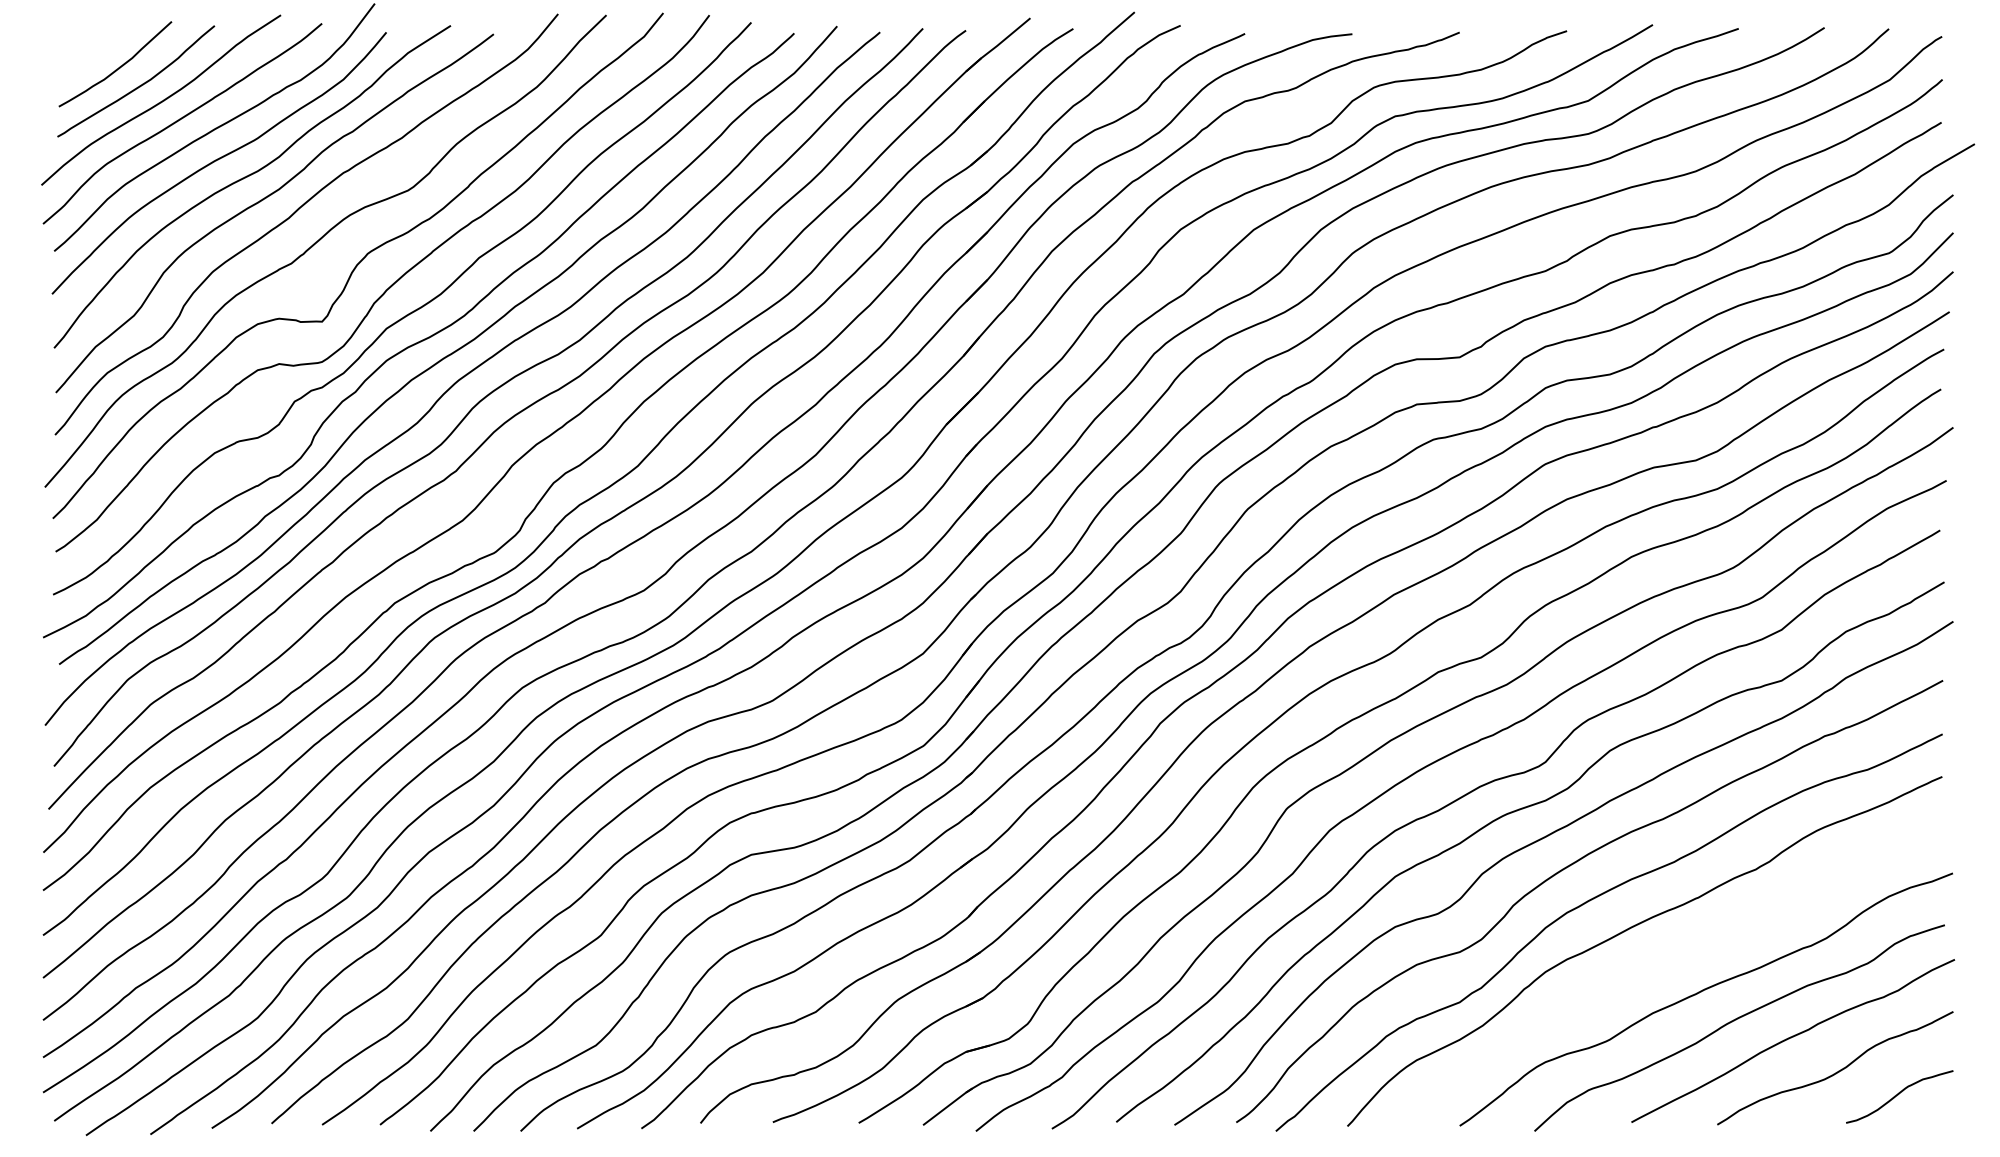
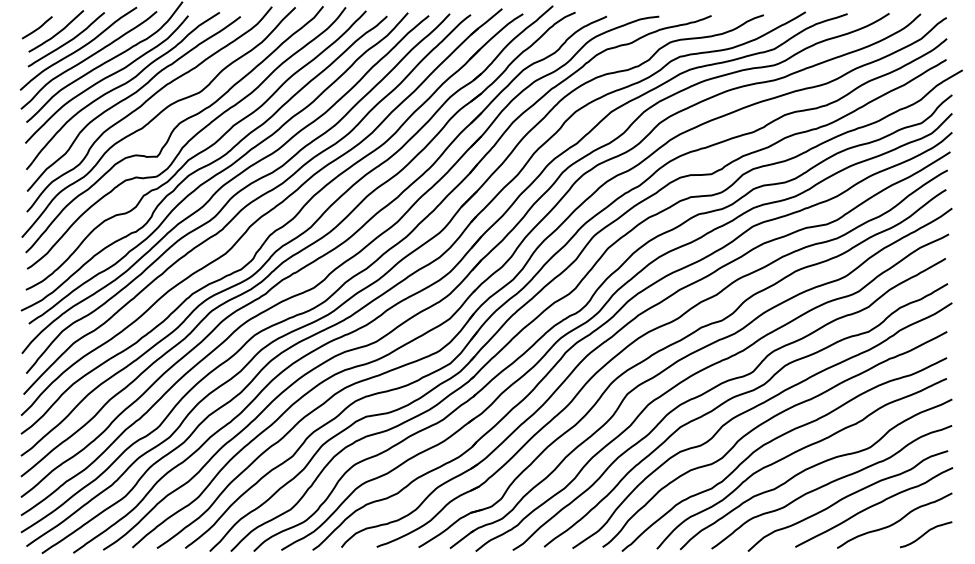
curve: (78, 56) -> (38, 27), added
curve: (1664, 961) -> (811, 468), added

